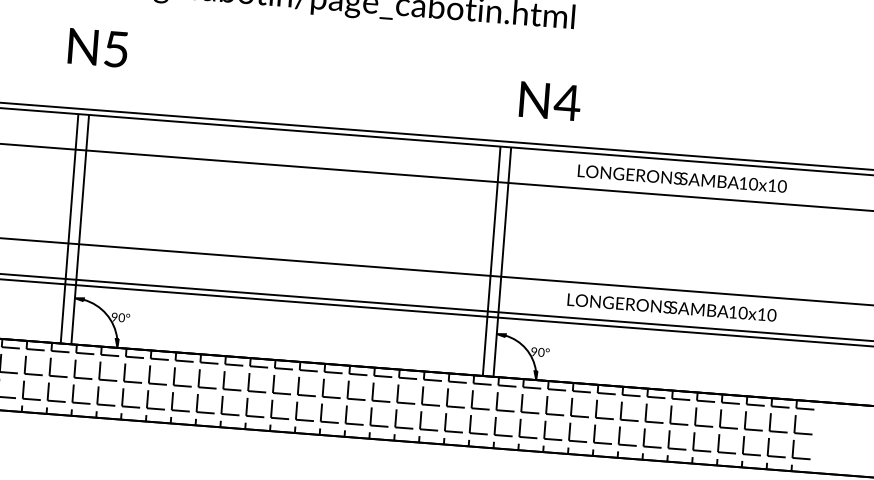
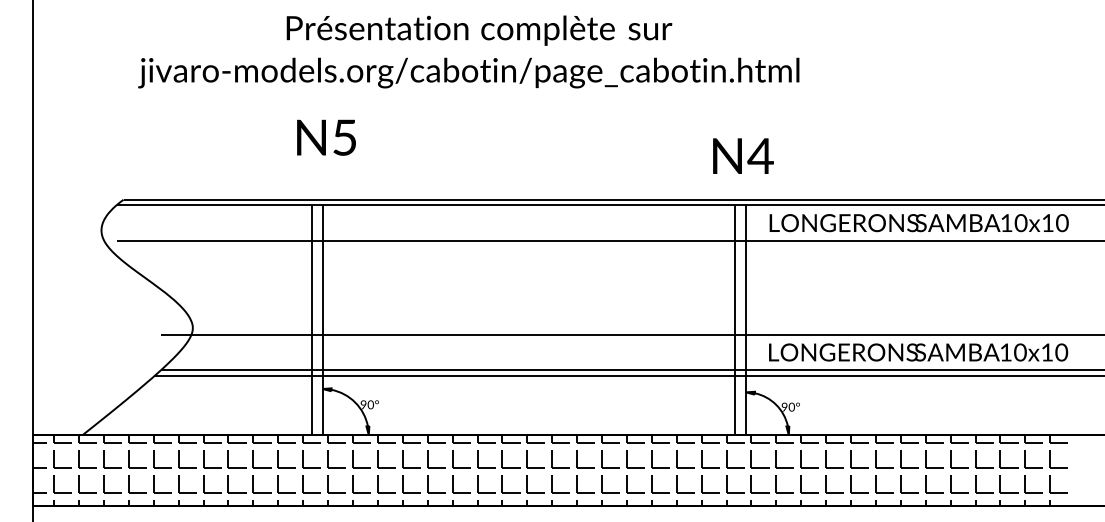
part: (550, 100) -> (743, 155), moved
part: (681, 178) -> (918, 223), size x1.43
part: (671, 307) -> (918, 352), size x1.43

